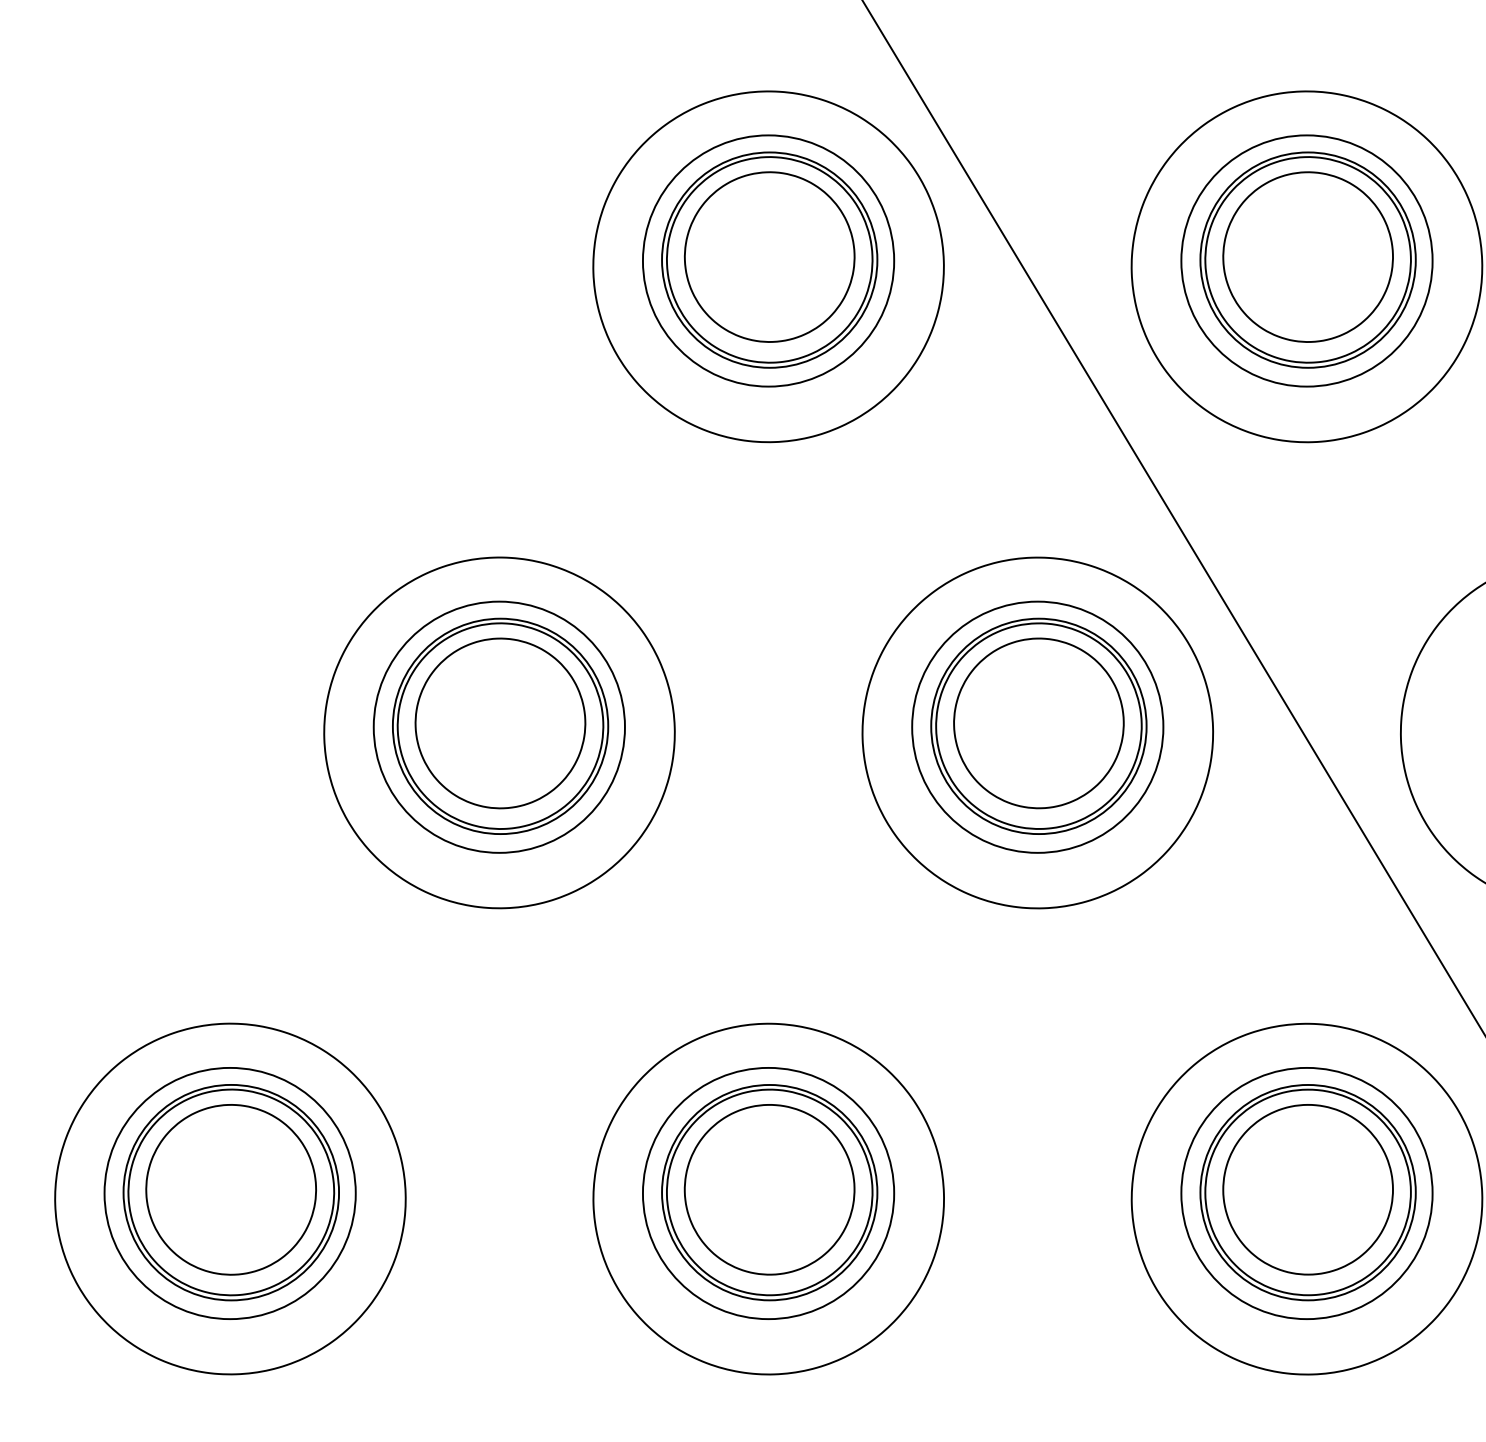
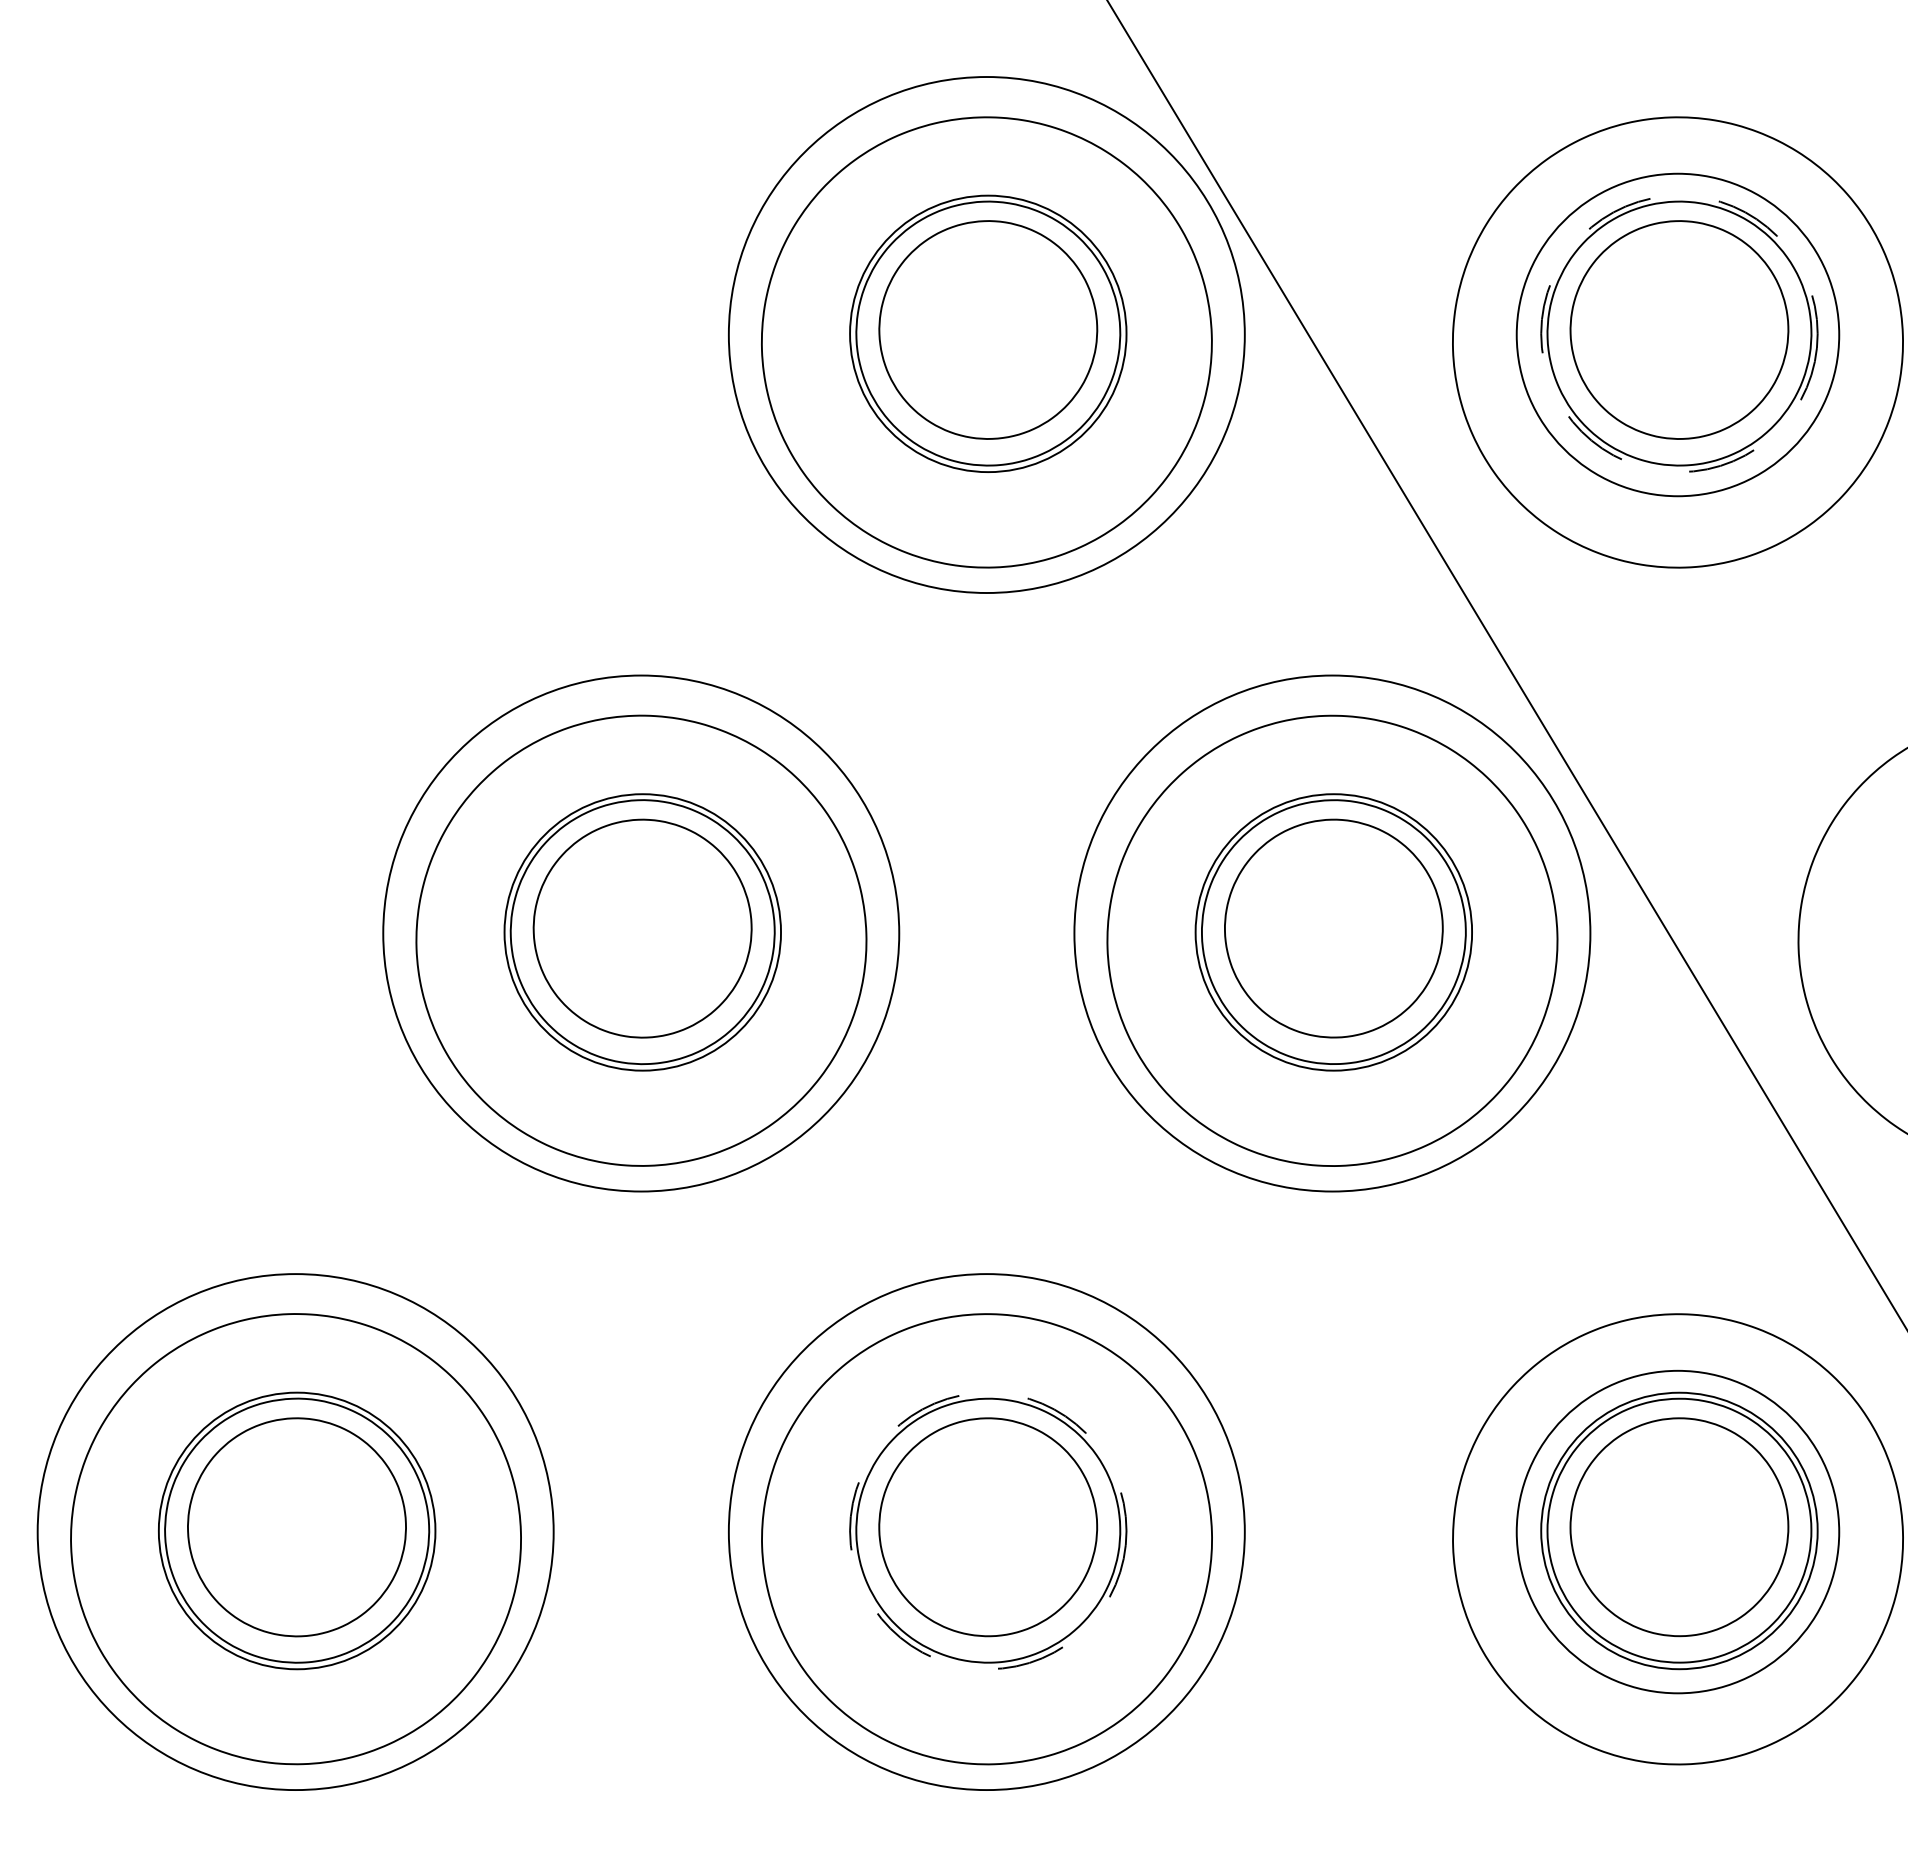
circle: (1308, 259) -> (1679, 333), solid -> dashed
circle: (768, 260) -> (986, 334), size x1.6
circle: (499, 727) -> (641, 933), size x1.6
circle: (1037, 727) -> (1332, 933), size x1.6
circle: (769, 1192) -> (988, 1530), solid -> dashed
circle: (230, 1193) -> (295, 1531), size x1.6
circle: (768, 1193) -> (986, 1531), size x1.6

